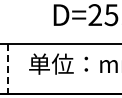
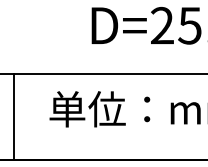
line: (8, 69) -> (14, 118), dashed -> solid

